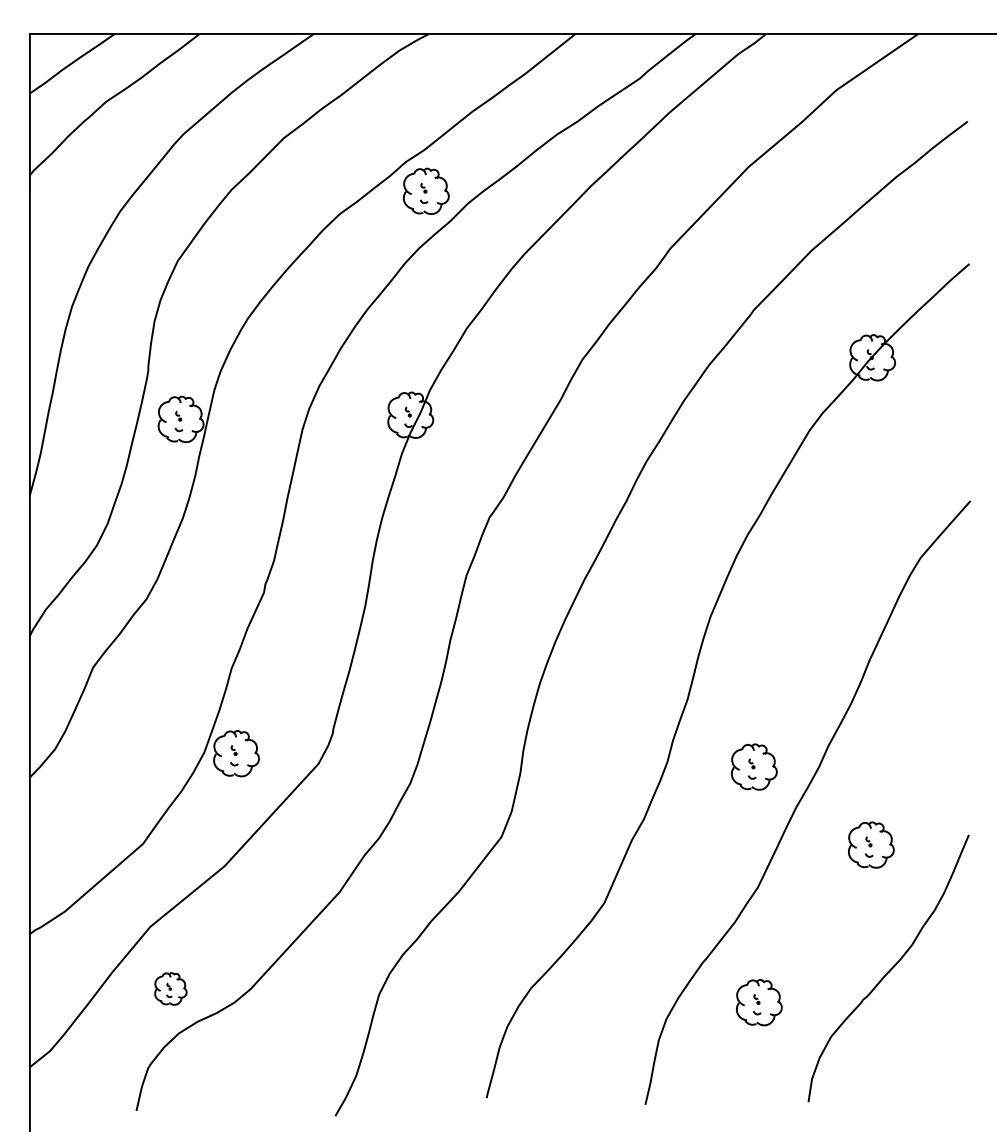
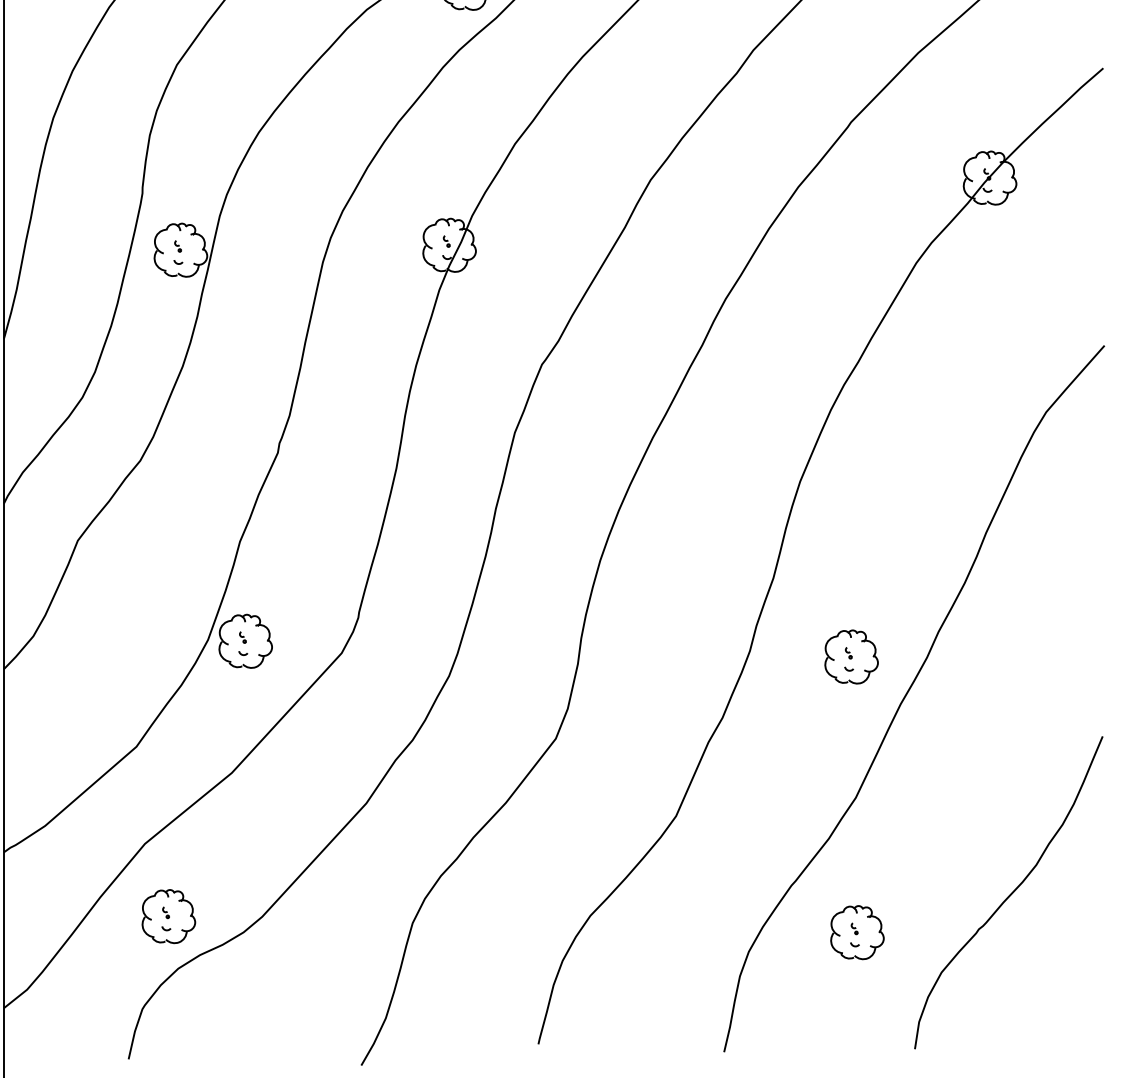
part: (871, 844) -> (988, 747), removed
part: (170, 988) -> (168, 916), size x1.43

